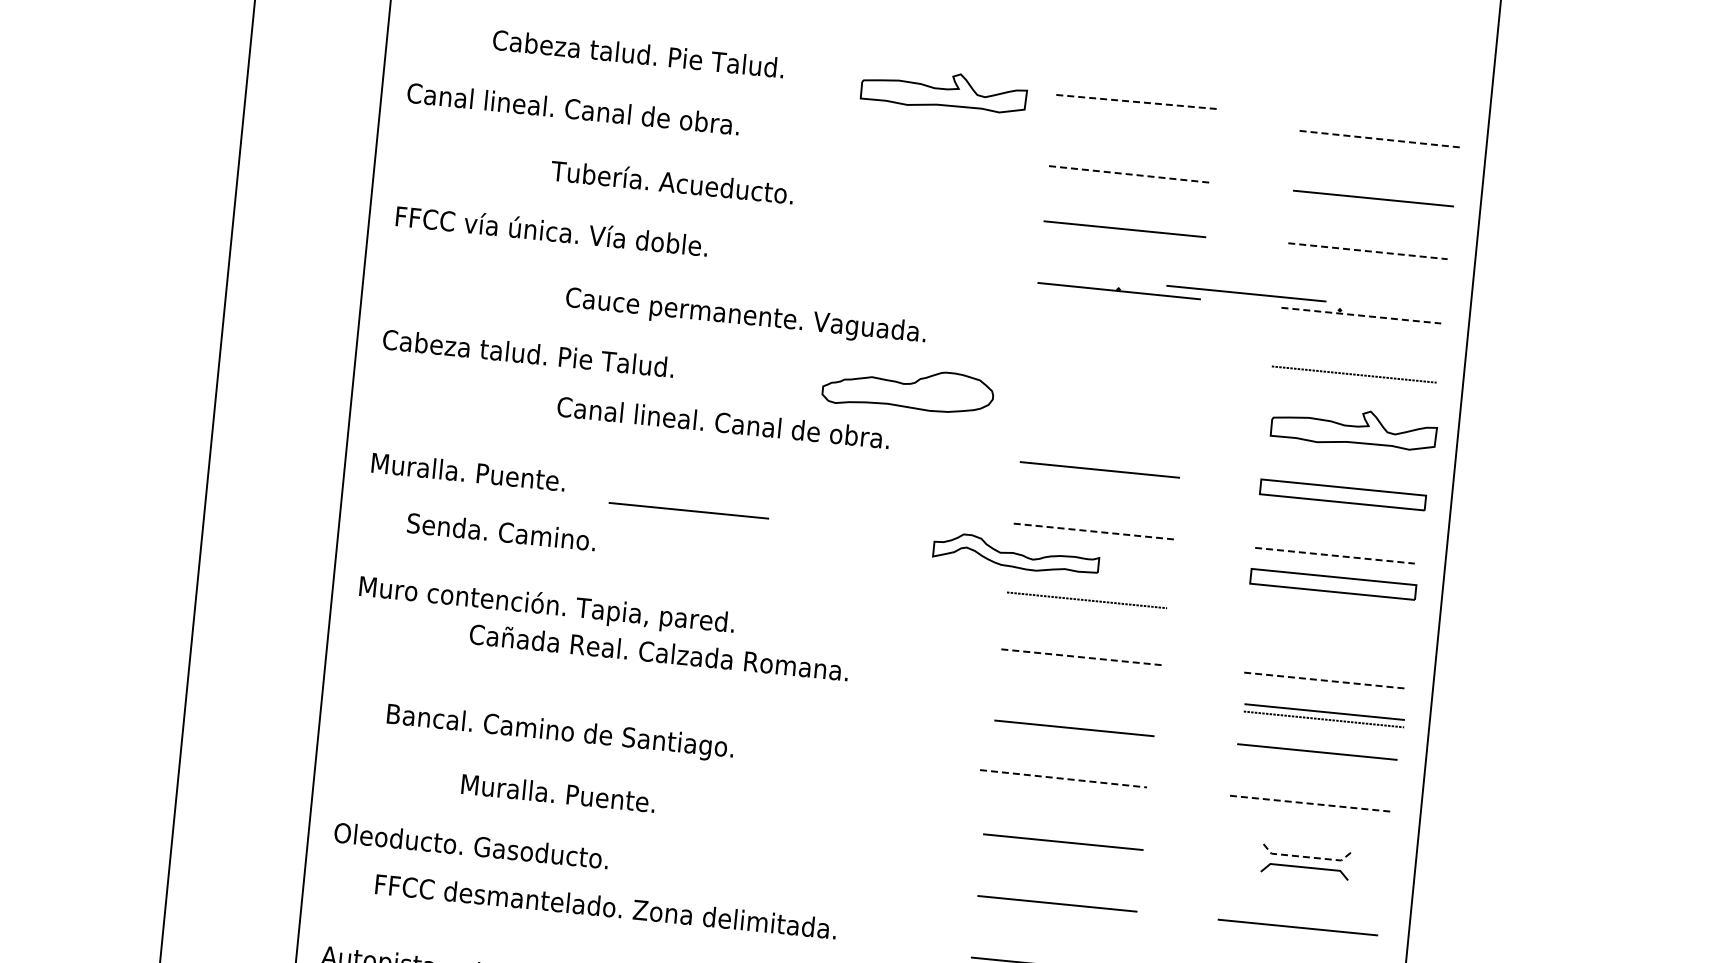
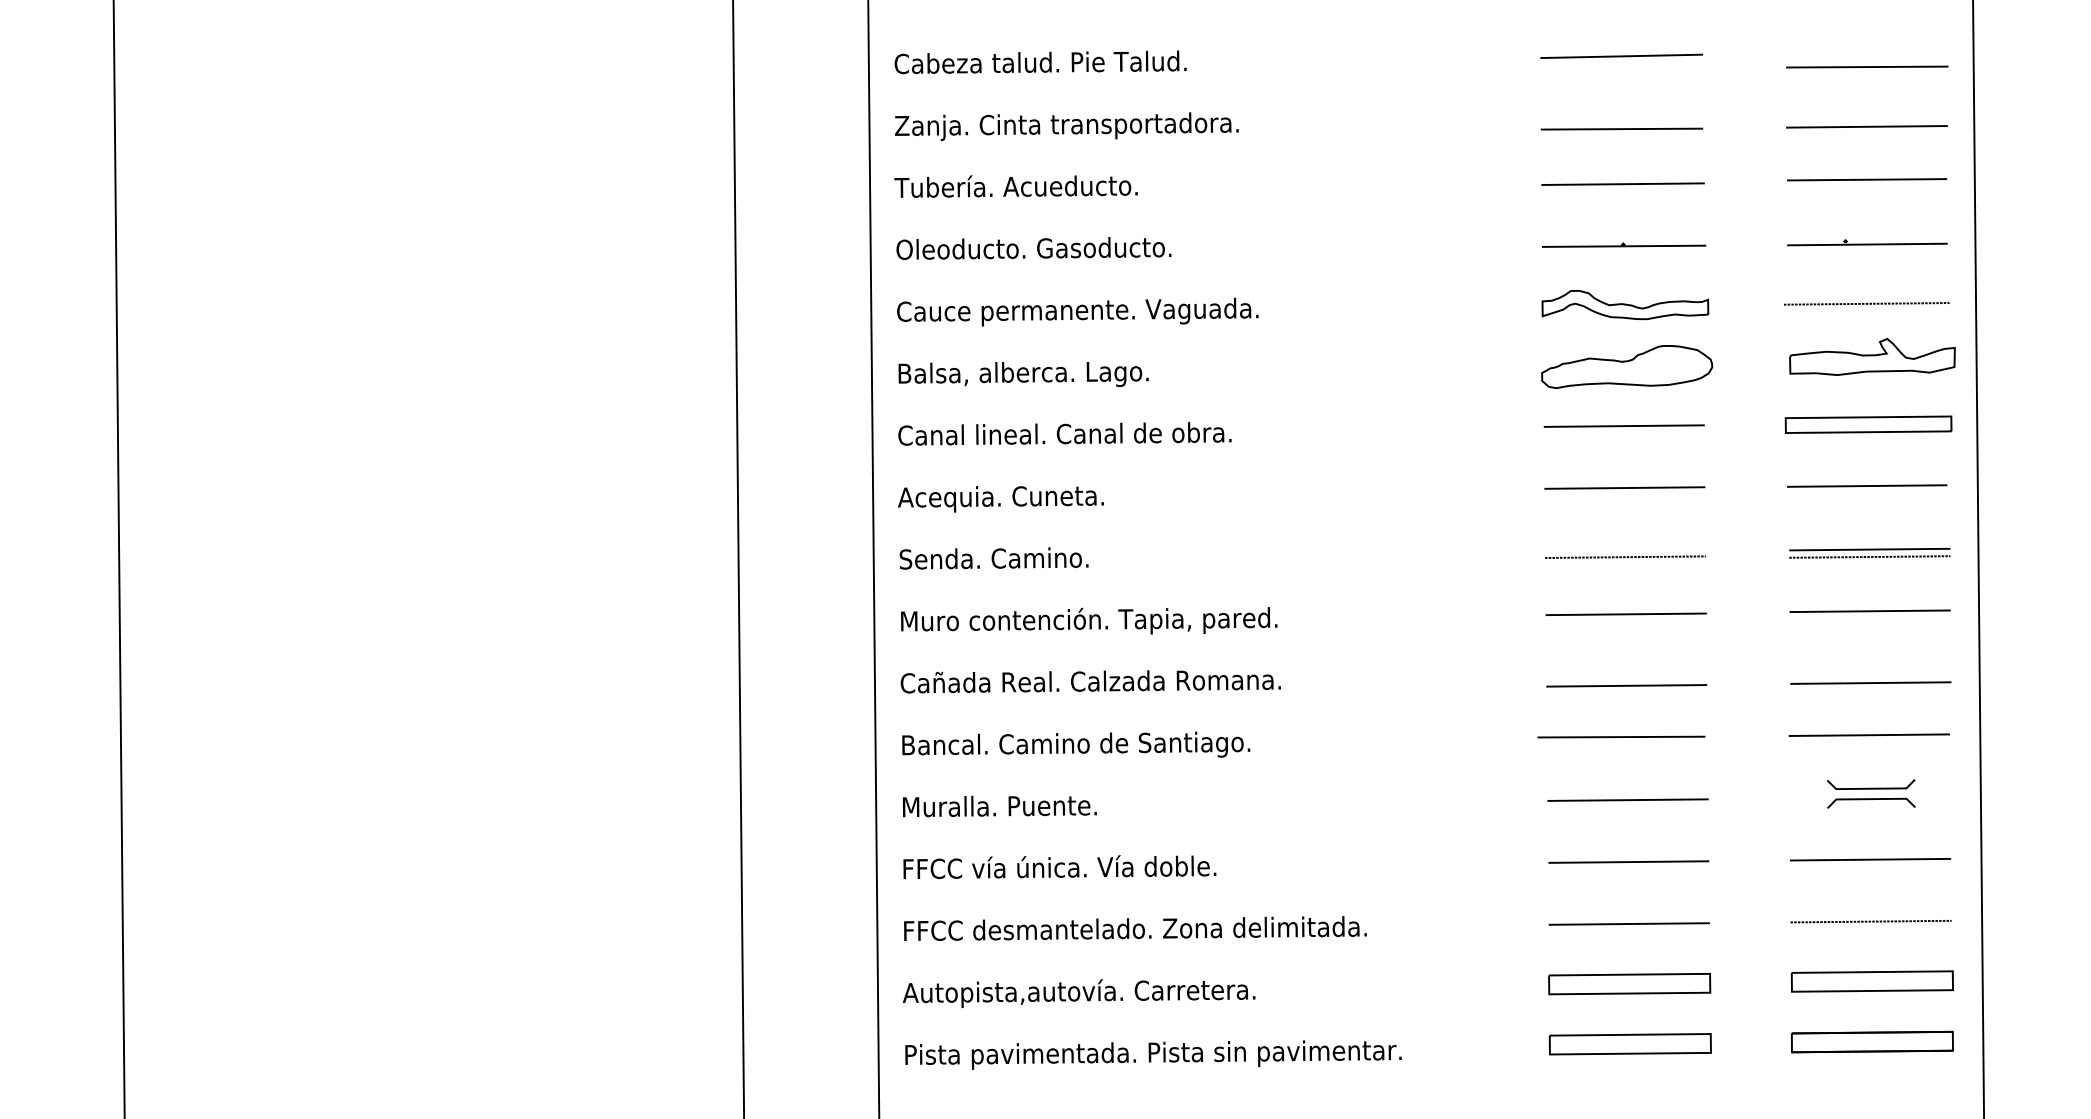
text: (638, 54) -> (1040, 62), moved
part: (944, 90) -> (1428, 65), removed
line: (1138, 102) -> (1622, 56), dashed -> solid
text: (577, 111) -> (1066, 126), Canal lineal. Canal de obra. -> Zanja. Cinta transportadora.
line: (1380, 139) -> (1867, 67), dashed -> solid
line: (1130, 174) -> (1622, 129), dashed -> solid
text: (671, 182) -> (1015, 186), moved
text: (551, 230) -> (1053, 247), FFCC vía única. Vía doble. -> Oleoducto. Gasoducto.
line: (1368, 251) -> (1867, 179), dashed -> solid
line: (1246, 293) -> (1750, 234), removed
line: (1361, 315) -> (1867, 244), dashed -> solid
text: (745, 316) -> (1077, 311), moved
text: (528, 354) -> (1043, 373), Cabeza talud. Pie Talud. -> Balsa, alberca. Lago.
part: (908, 390) -> (1627, 367), moved
text: (723, 422) -> (1064, 433), moved
text: (471, 475) -> (1000, 499), Muralla. Puente. -> Acequia. Cuneta.
line: (688, 510) -> (1219, 510), removed
text: (500, 531) -> (993, 558), moved
line: (1094, 532) -> (1625, 488), dashed -> solid
part: (1016, 554) -> (1625, 305), moved
line: (1335, 556) -> (1867, 486), dashed -> solid
part: (1333, 584) -> (1868, 514), removed
text: (658, 652) -> (1090, 681), moved
line: (1081, 657) -> (1626, 614), dashed -> solid
line: (1324, 680) -> (1870, 611), dashed -> solid
part: (1324, 714) -> (1869, 552), moved
text: (560, 731) -> (1076, 744), moved
line: (1063, 779) -> (1621, 737), dashed -> solid
text: (558, 793) -> (999, 806), moved
line: (1310, 803) -> (1869, 735), dashed -> solid
text: (490, 847) -> (1059, 867), Oleoducto. Gasoducto. -> FFCC vía única. Vía doble.
line: (1306, 856) -> (1871, 788), dashed -> solid
text: (606, 906) -> (1135, 928), moved

